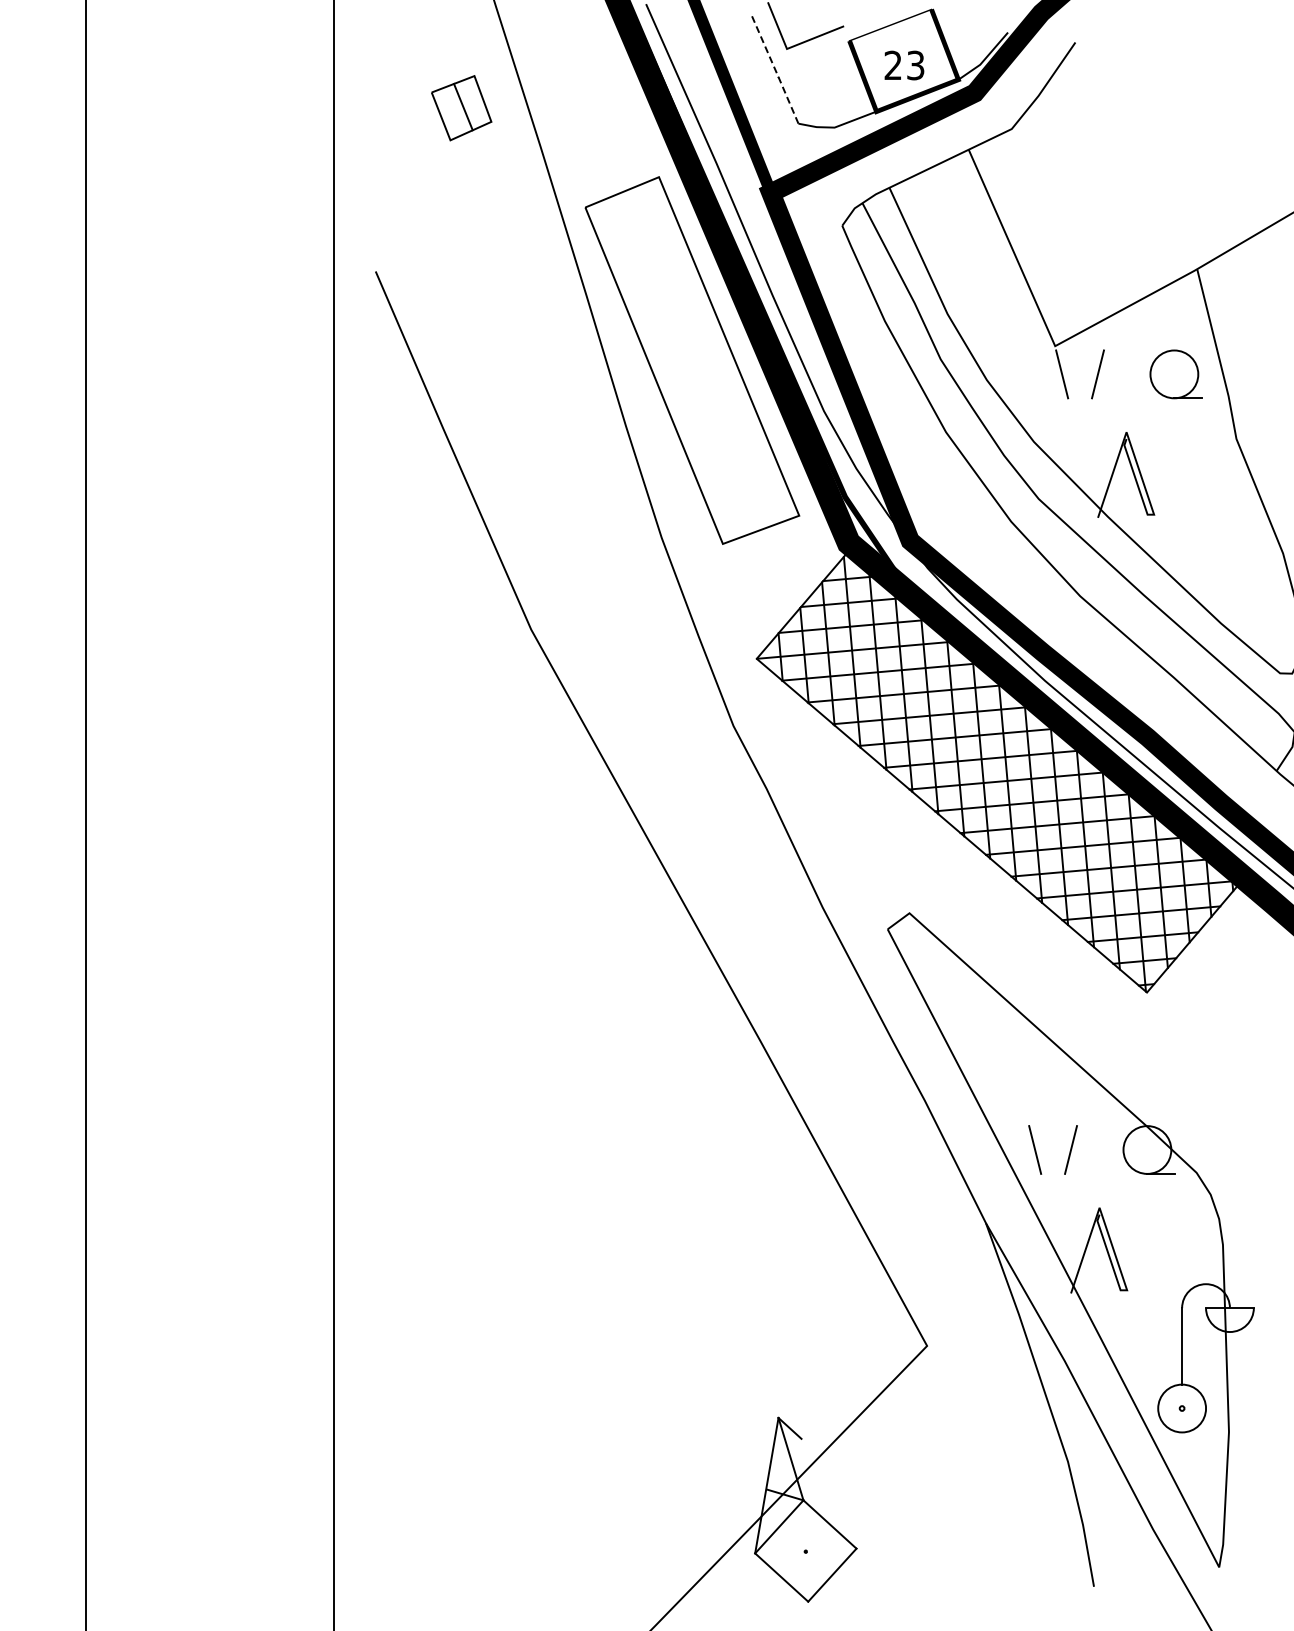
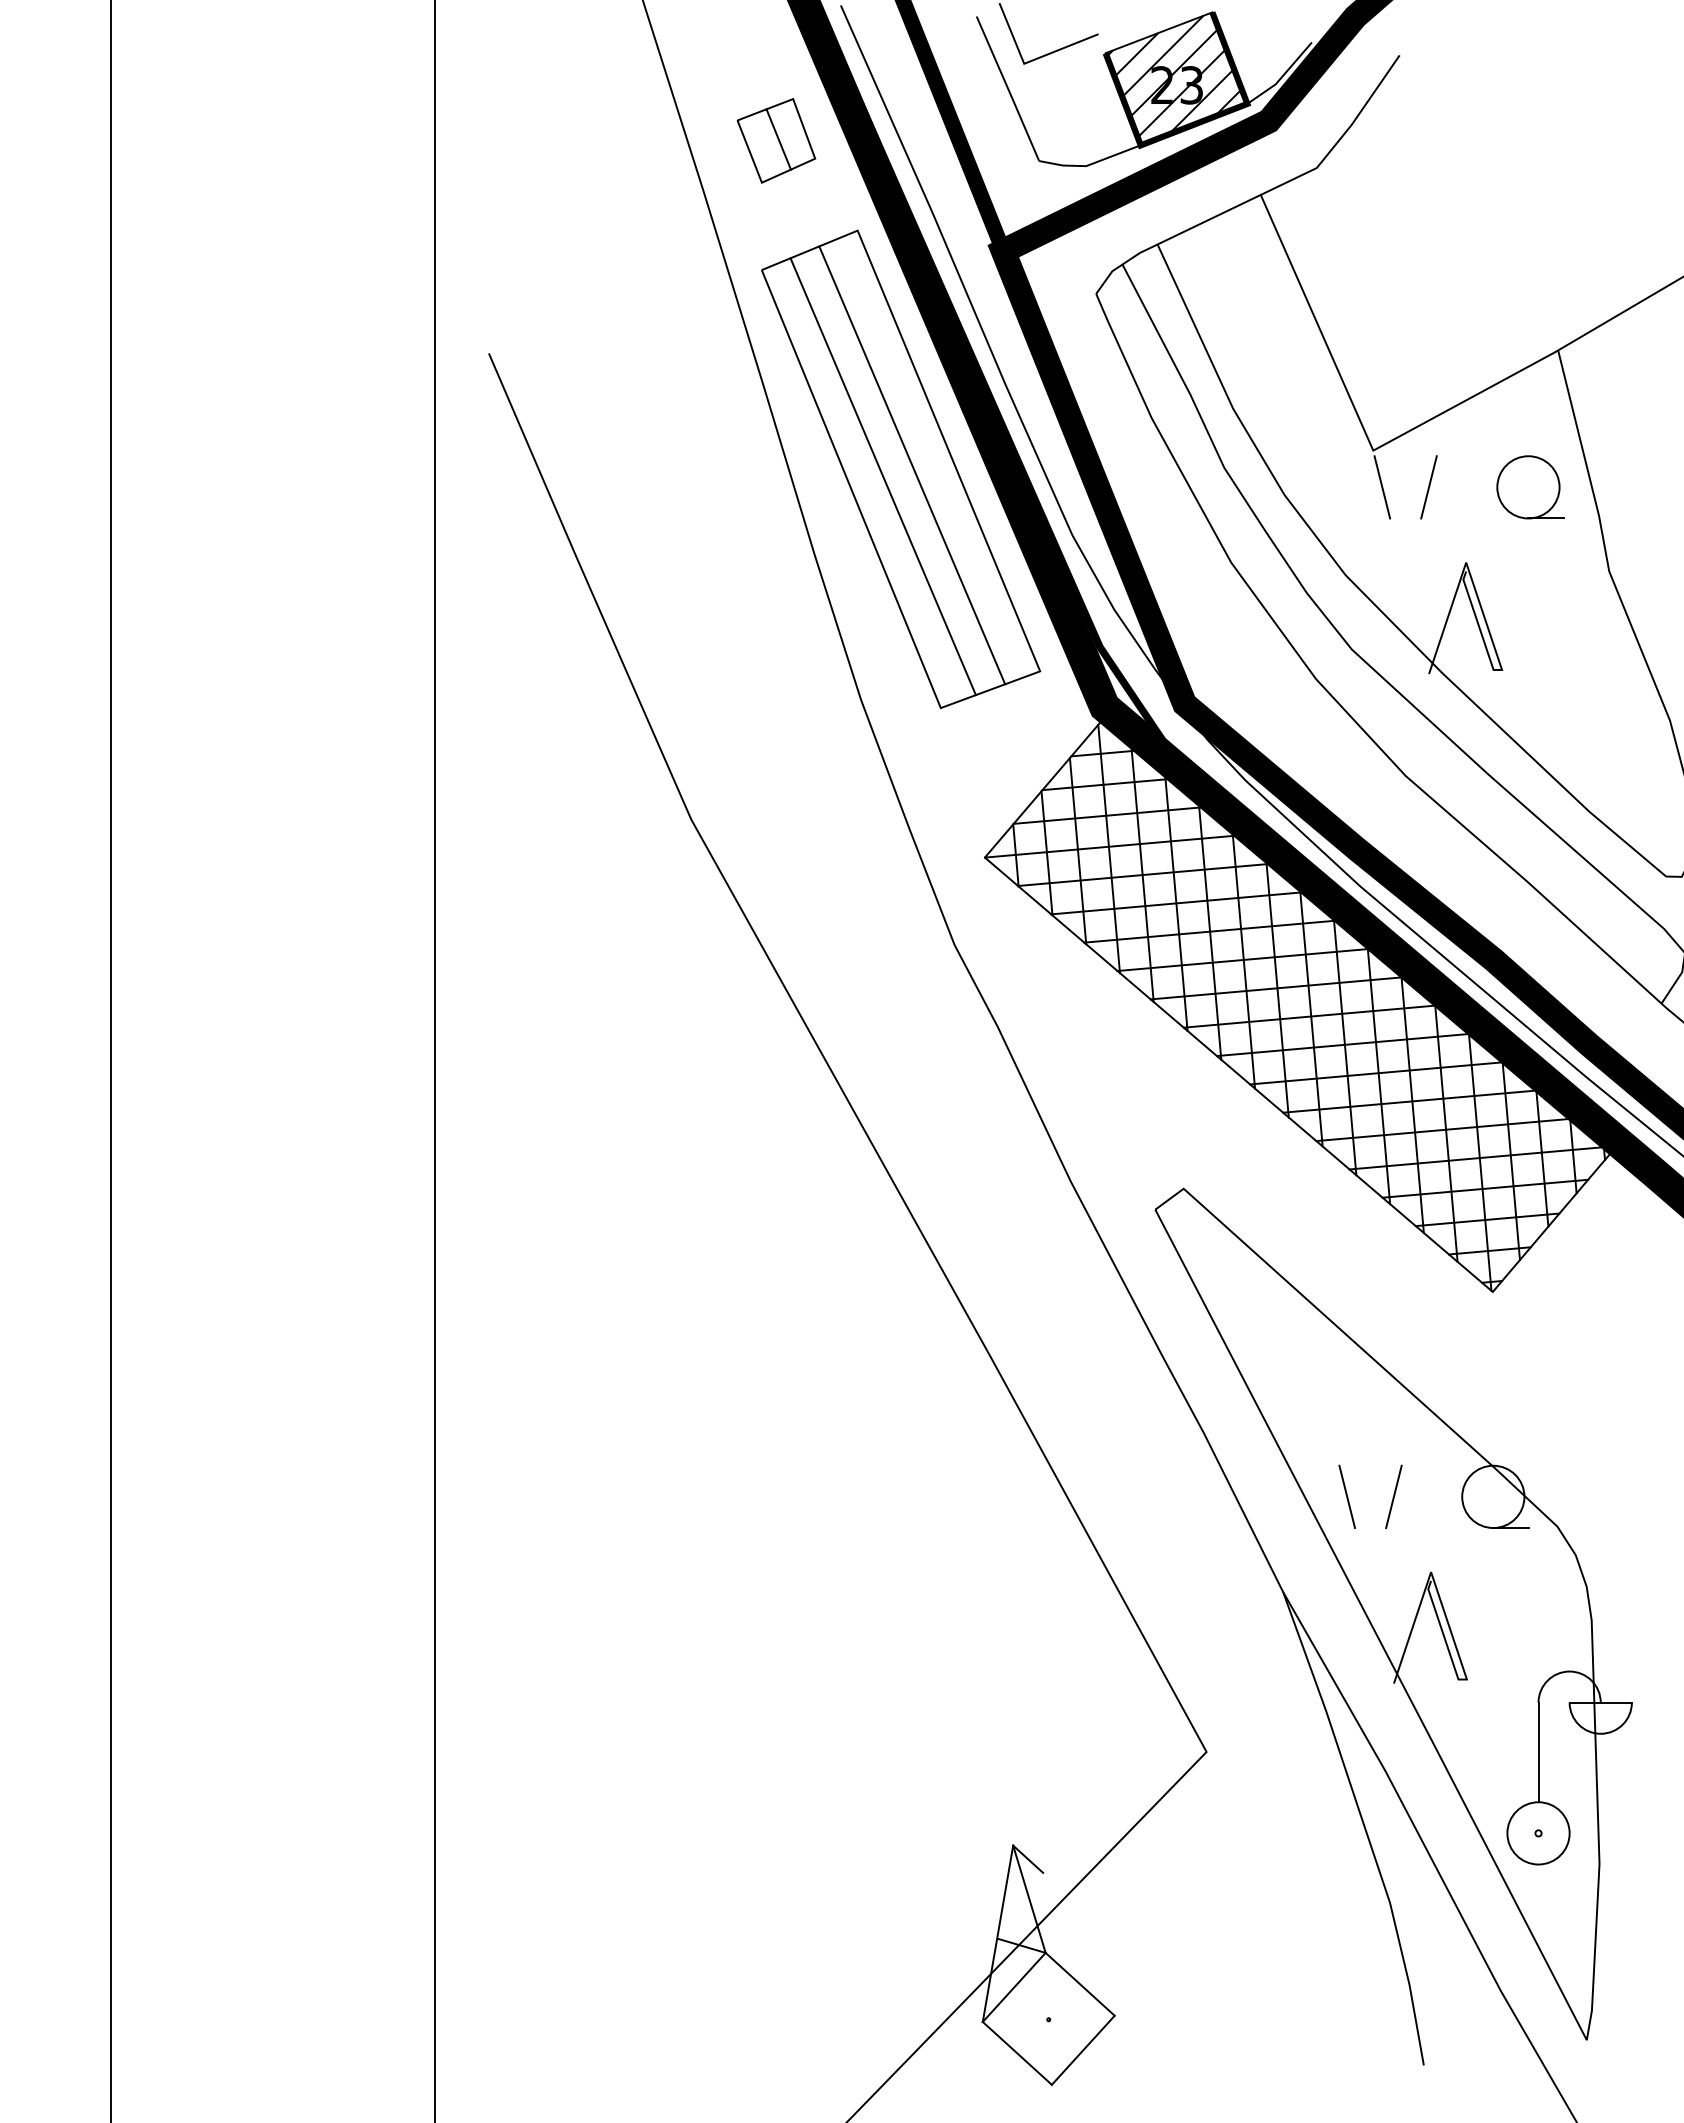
hatch: (902, 58) -> (1174, 76), added
line: (774, 68) -> (1007, 89), dashed -> solid
part: (461, 108) -> (776, 141), moved
line: (700, 357) -> (911, 465), added
line: (678, 366) -> (883, 477), added

